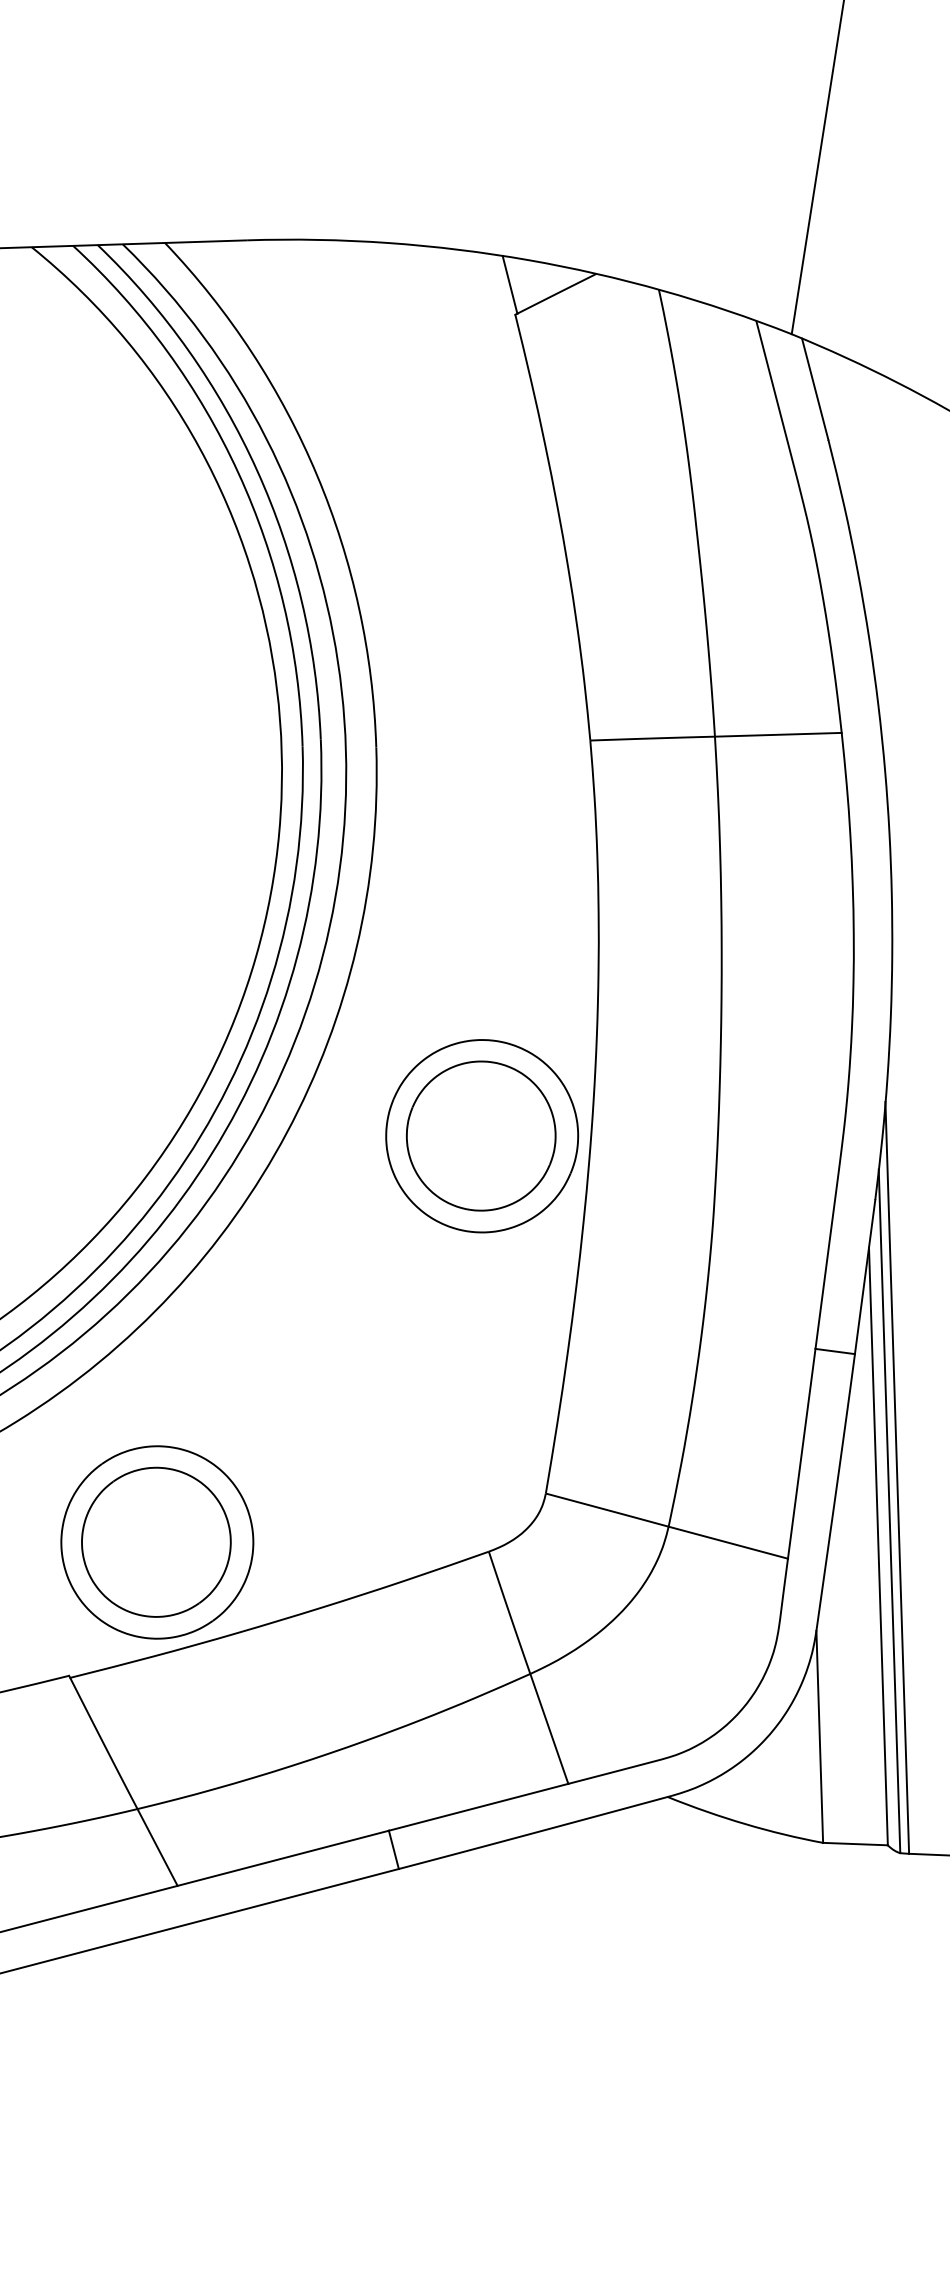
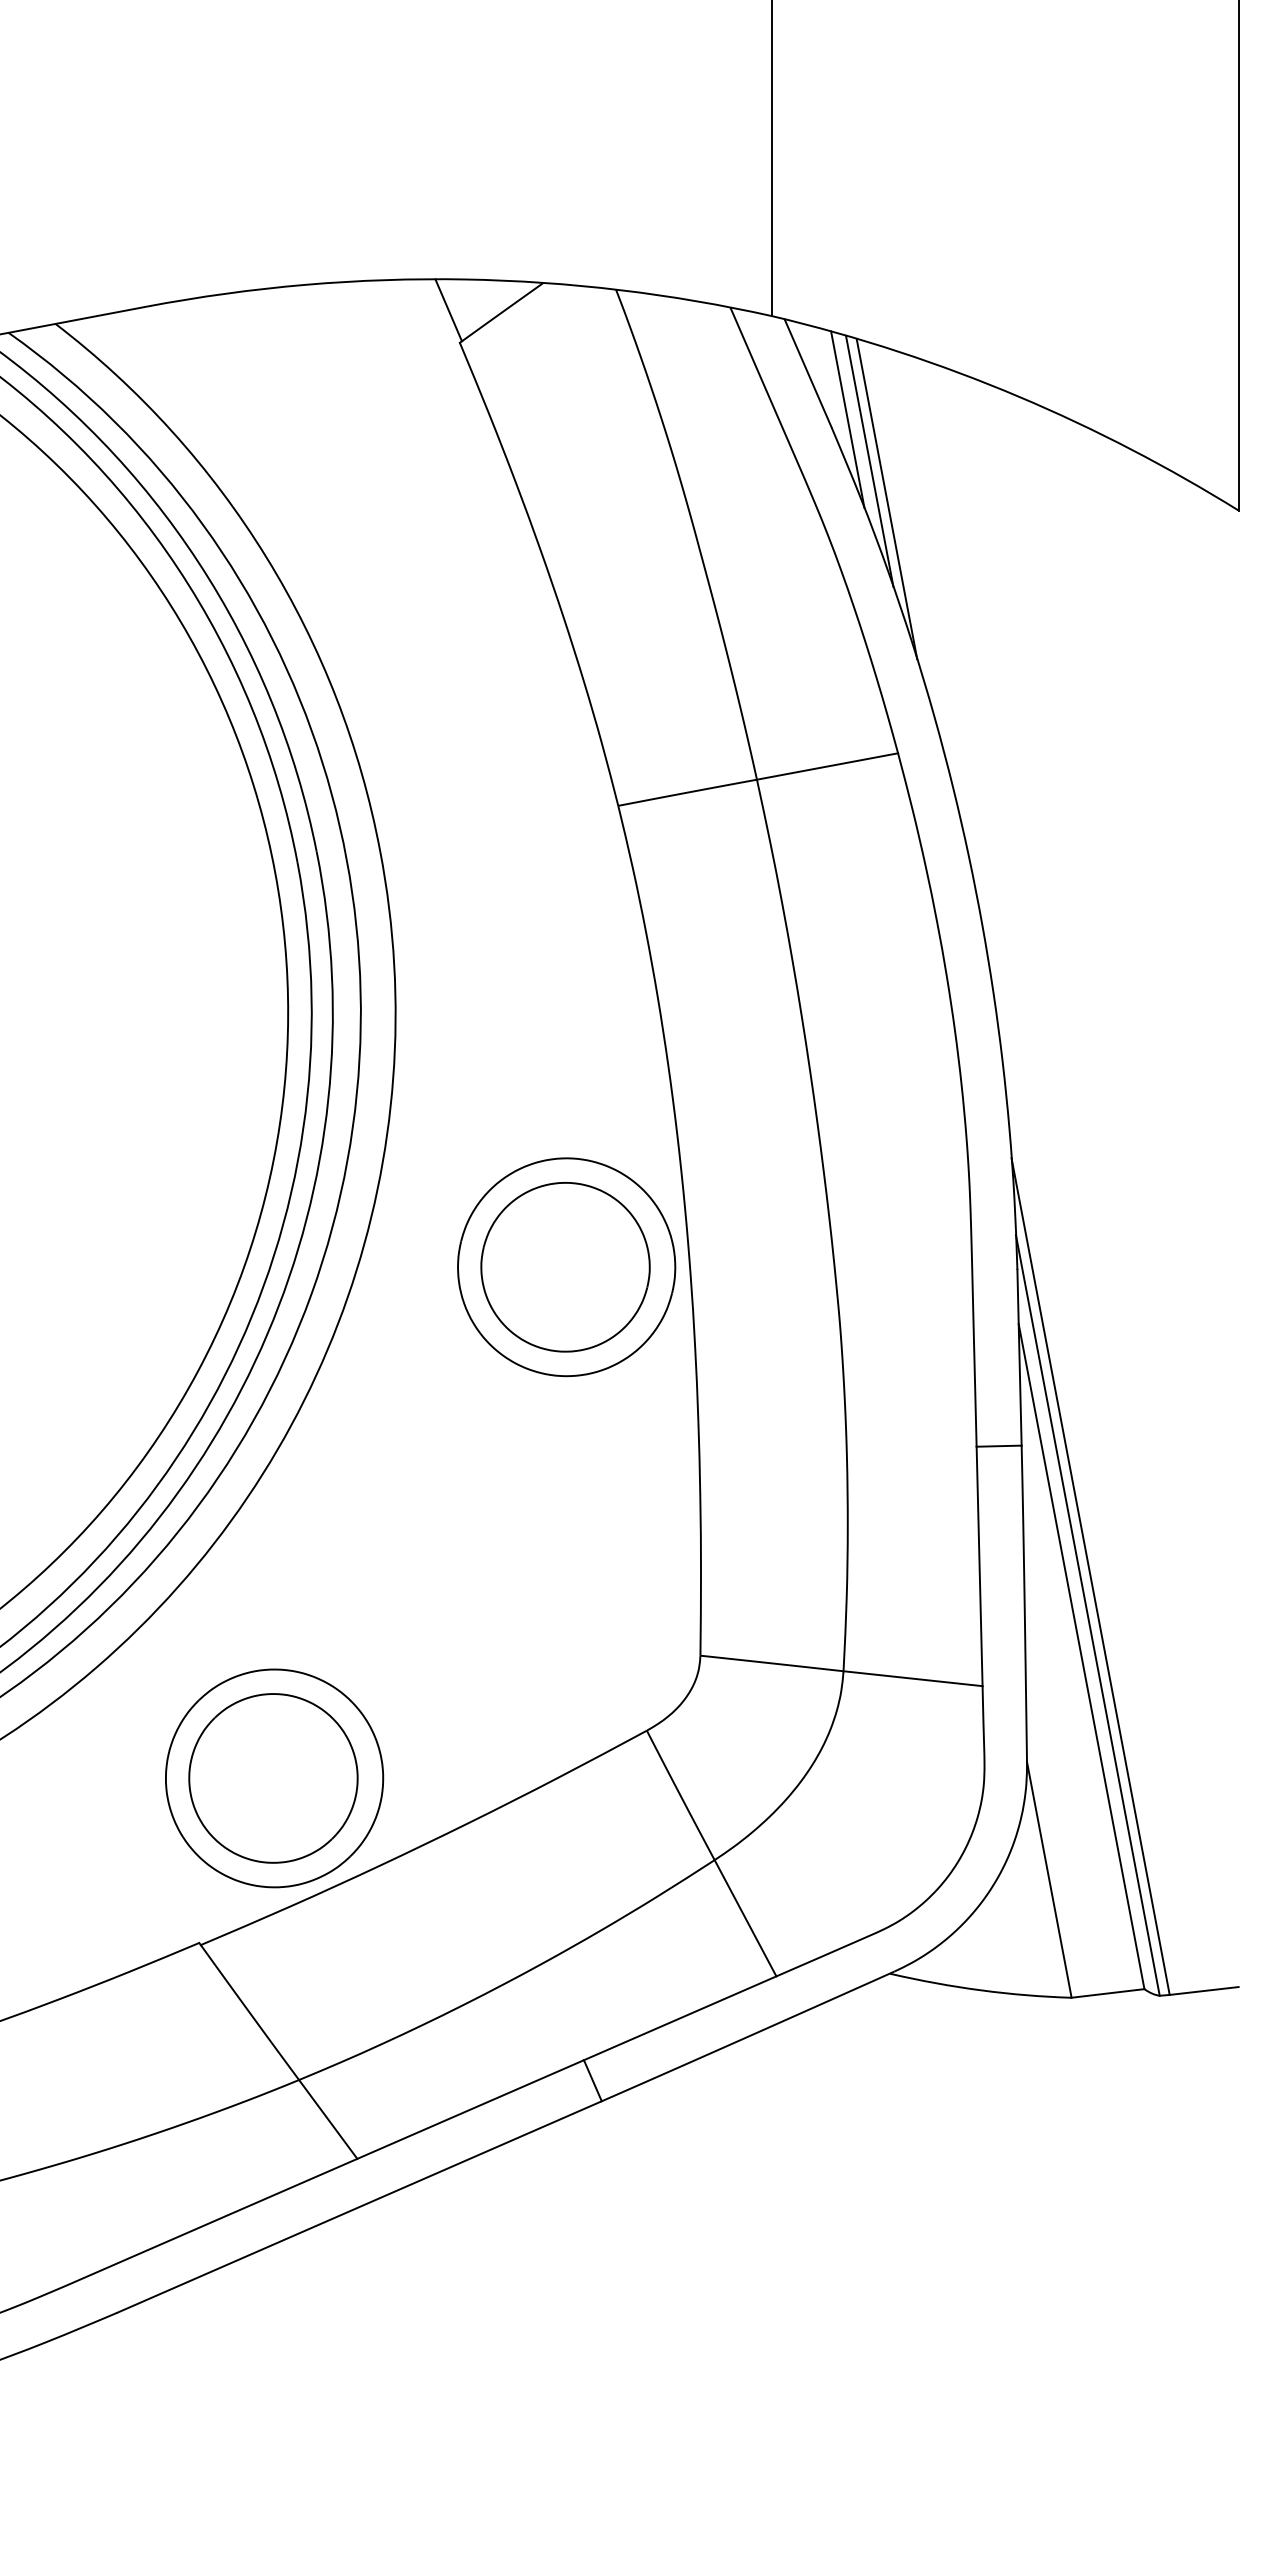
line: (843, 434) -> (847, 419), added
line: (856, 473) -> (869, 460), added
line: (866, 508) -> (886, 498), added

